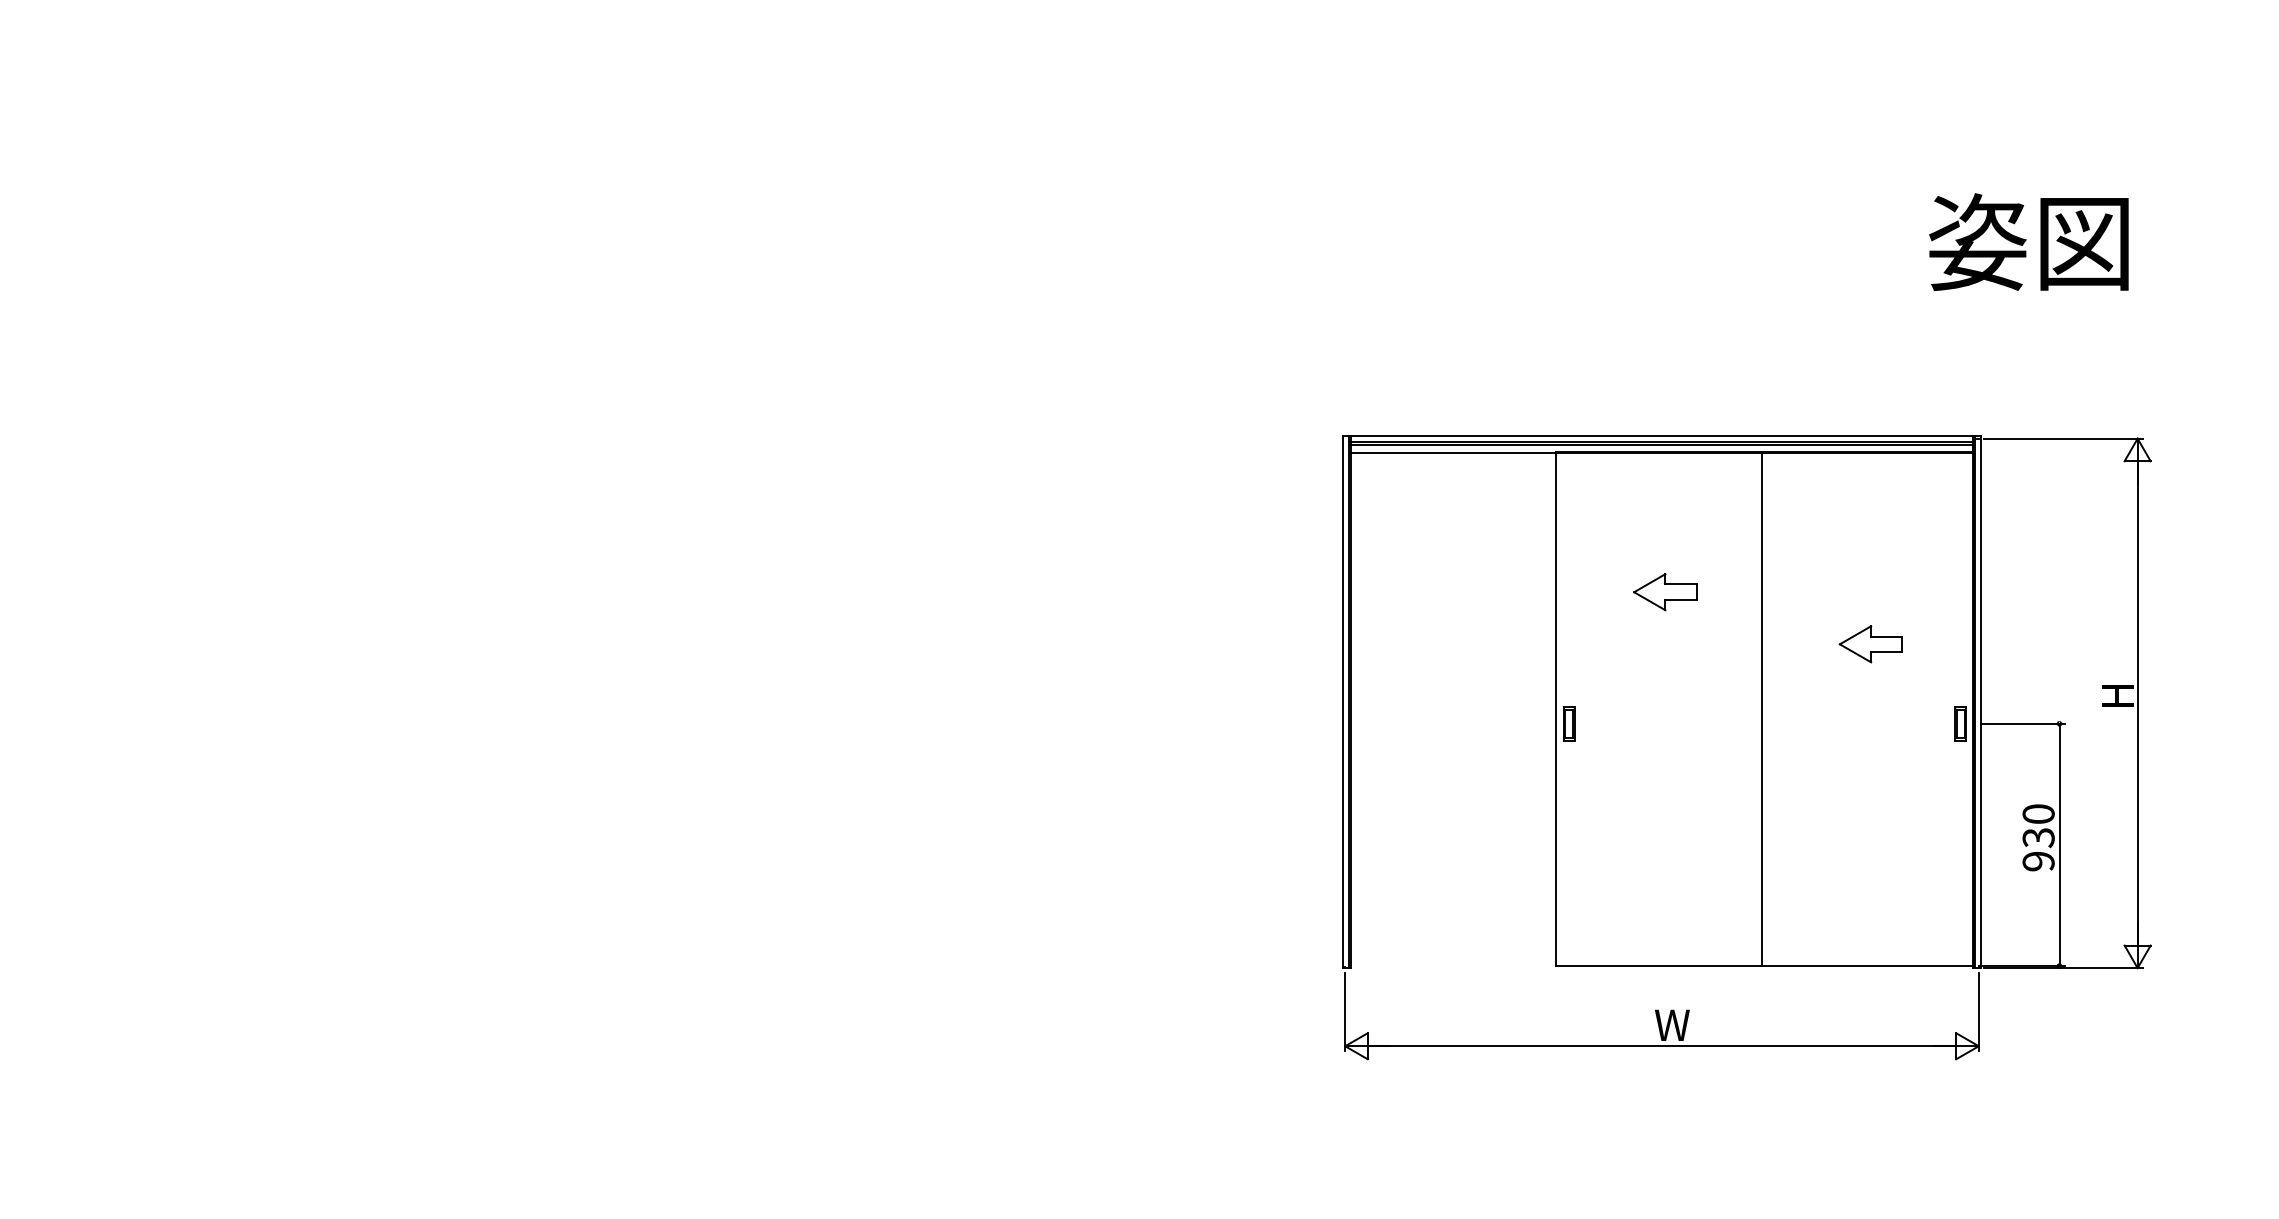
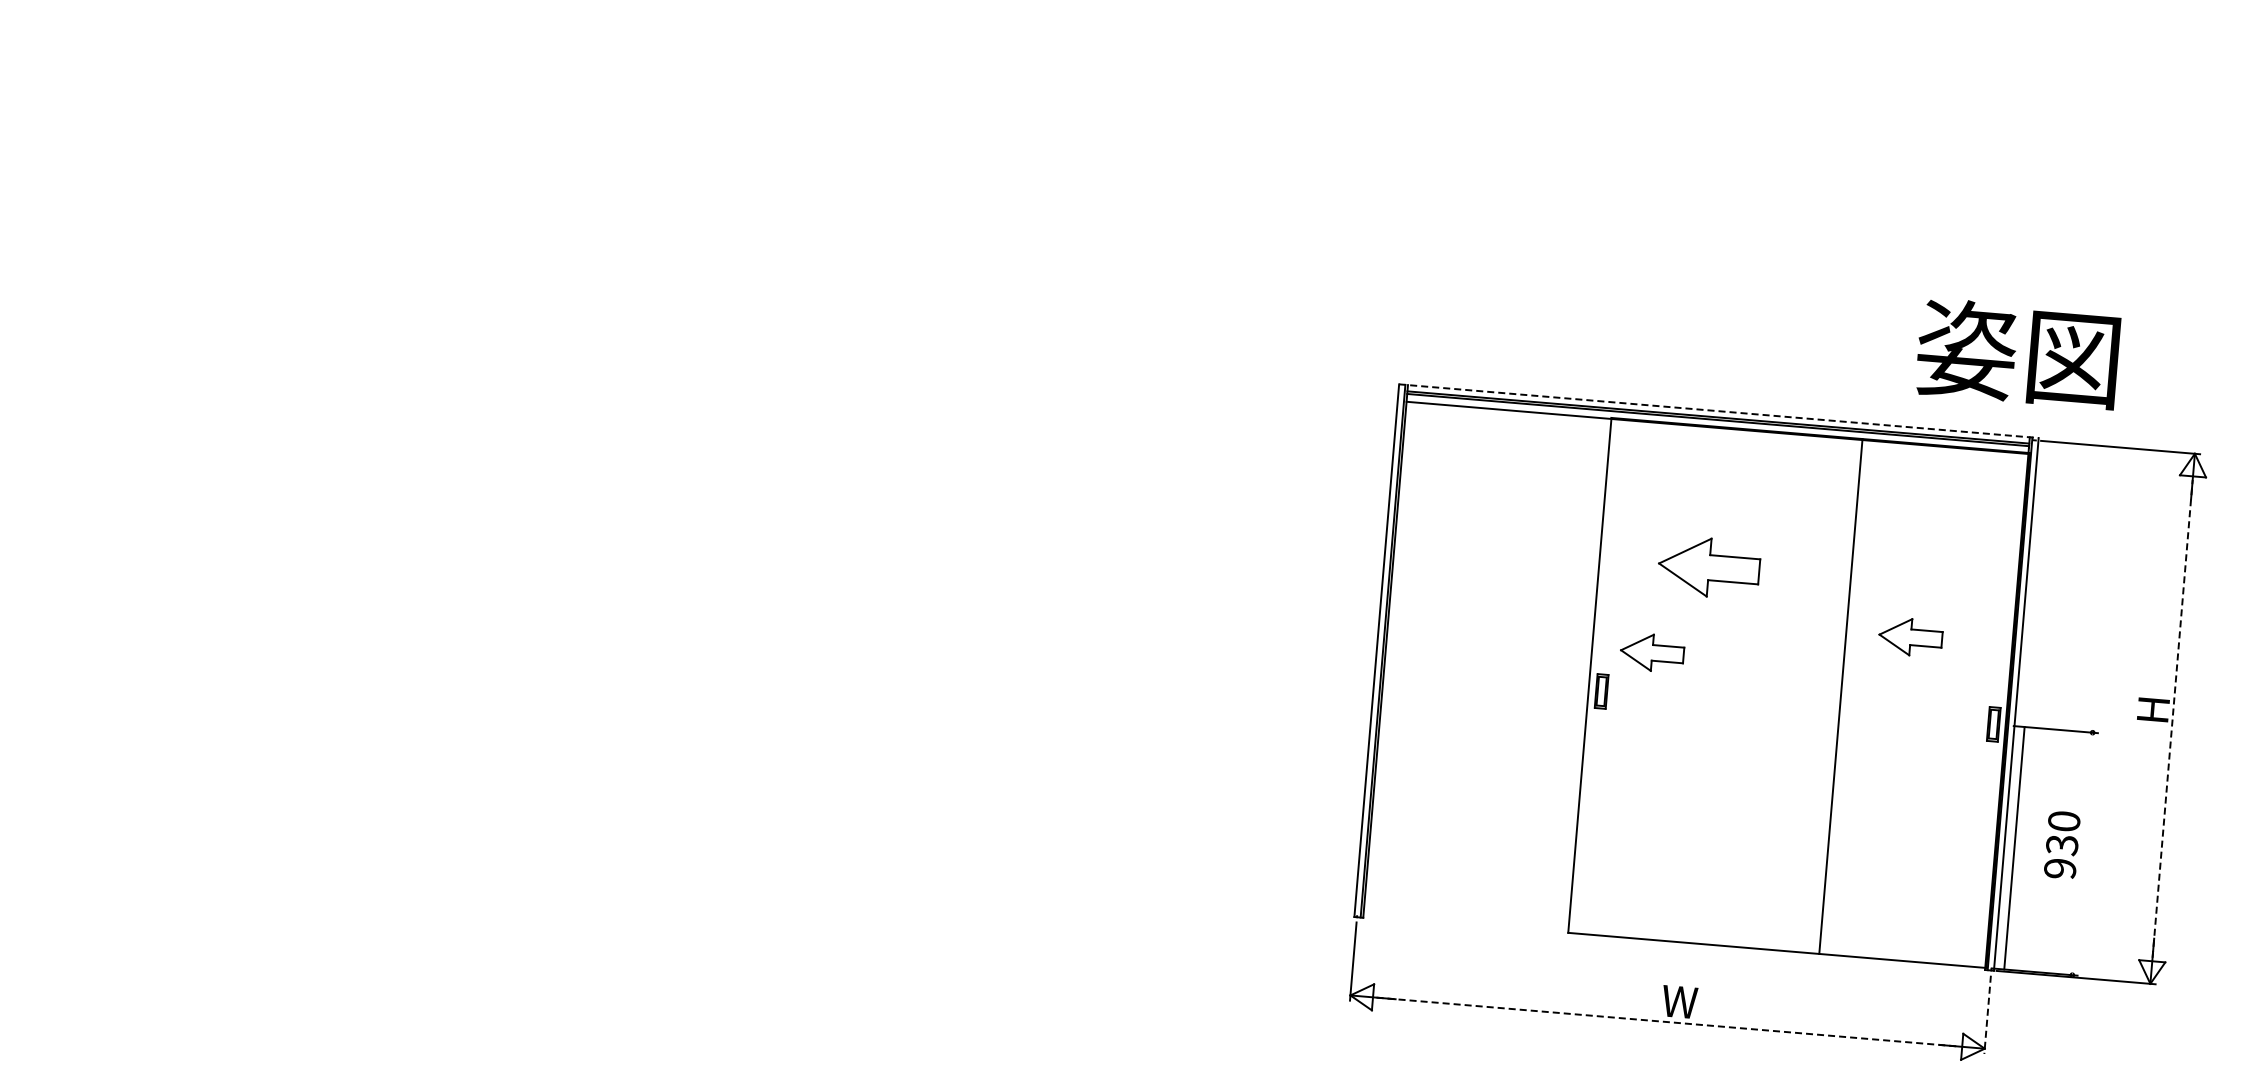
text: (2028, 242) -> (2017, 354), moved
line: (1662, 436) -> (1719, 411), solid -> dashed
part: (1665, 592) -> (1709, 568), size x1.6
part: (1615, 681) -> (1651, 652), added
line: (2137, 703) -> (2172, 718), solid -> dashed
line: (1761, 708) -> (1840, 696), moved
line: (2059, 844) -> (2014, 847), moved
line: (1978, 1012) -> (1987, 1014), solid -> dashed
line: (1662, 1046) -> (1668, 1022), solid -> dashed

